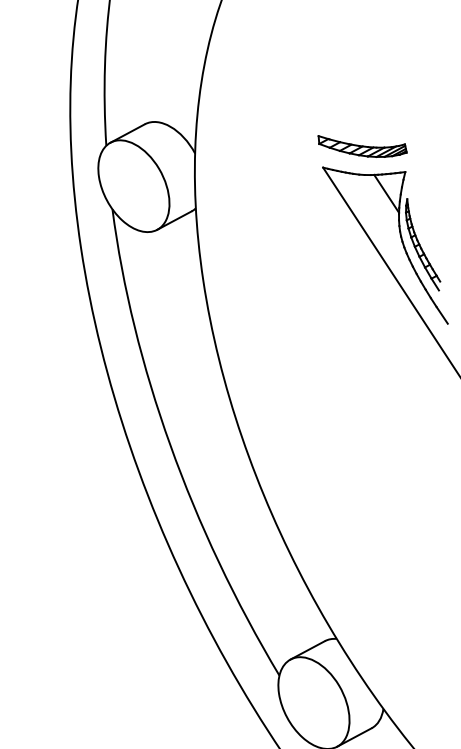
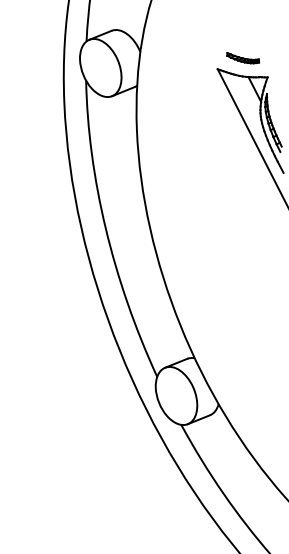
part: (361, 144) -> (242, 57), size x0.6

